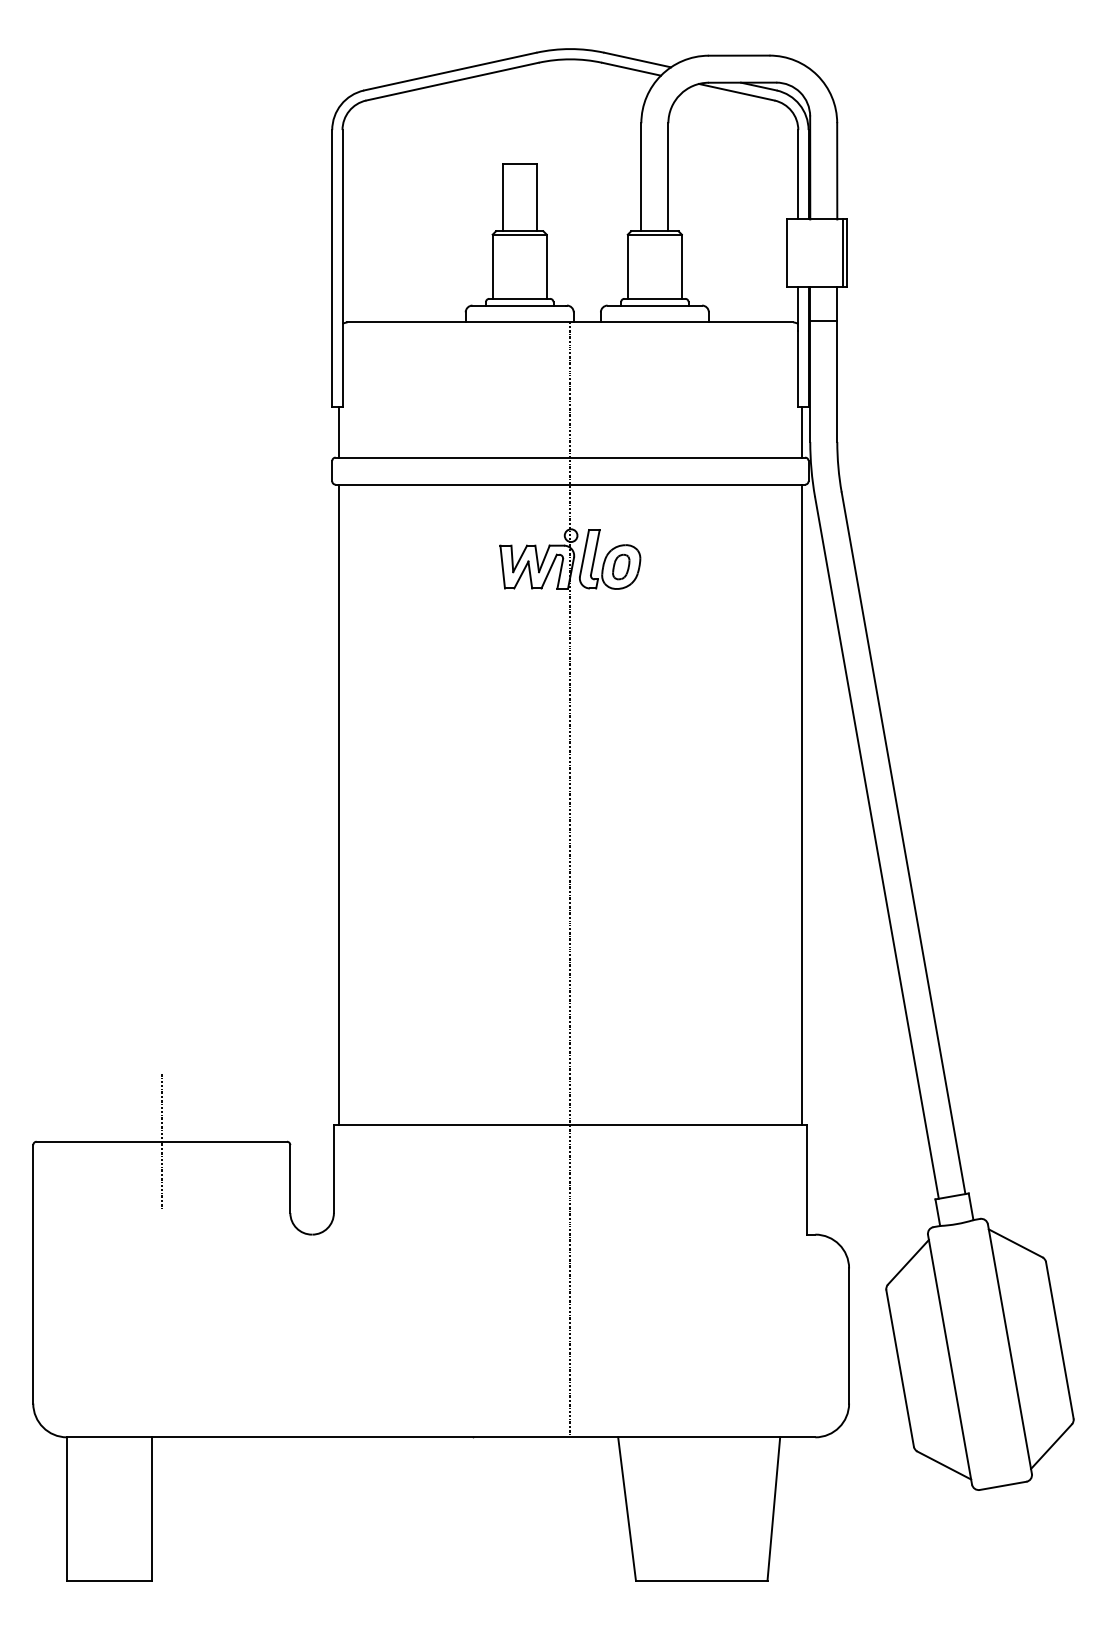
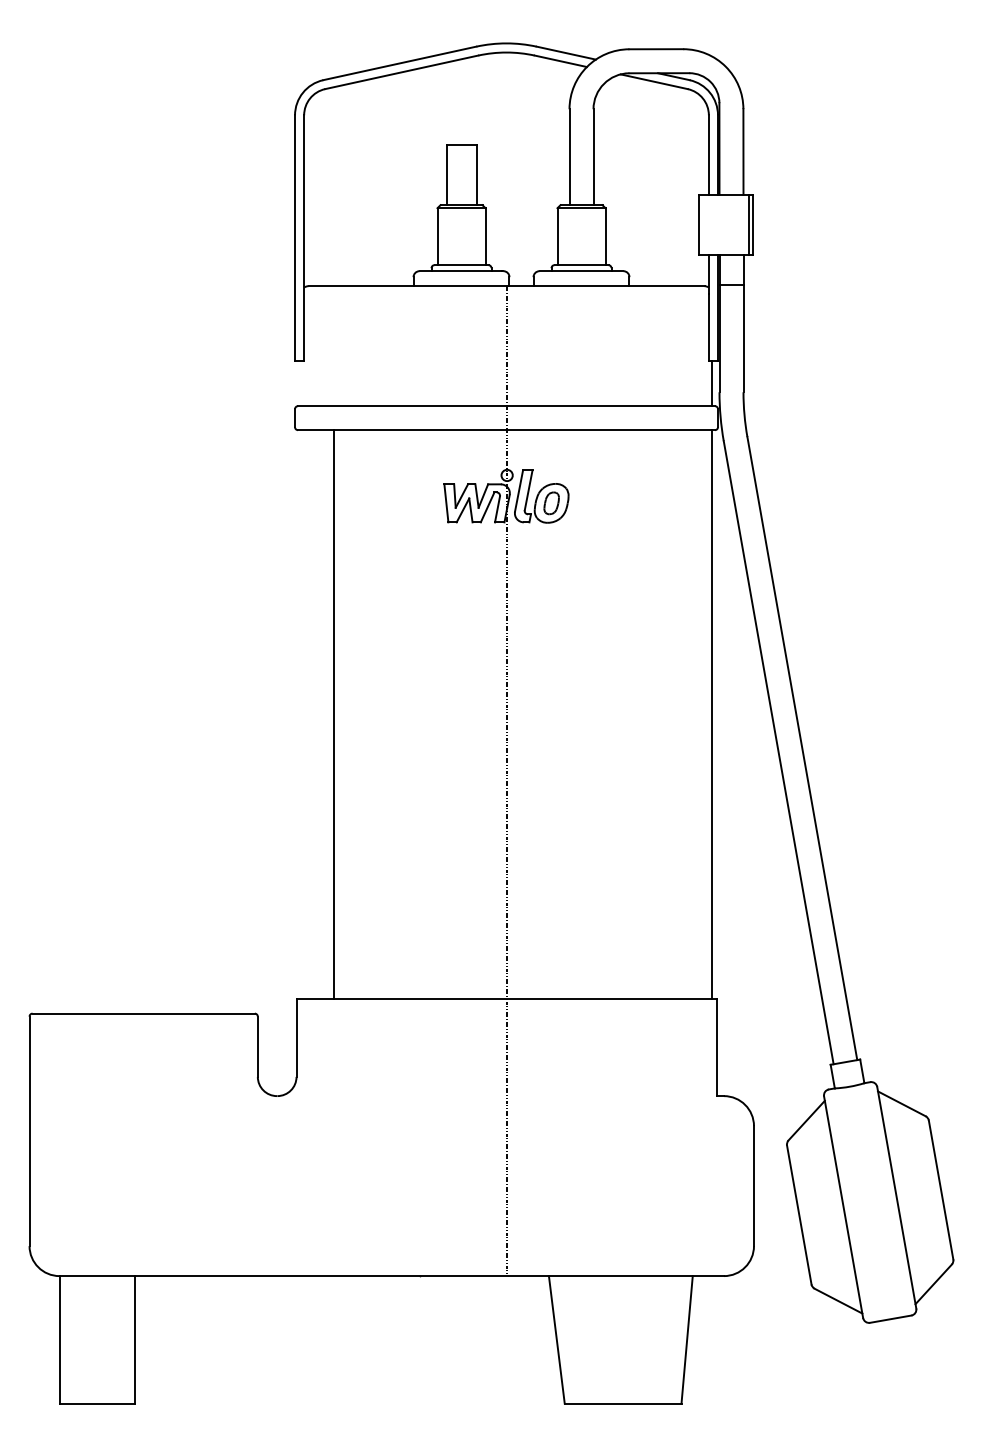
line: (339, 432) -> (301, 383), removed
line: (339, 804) -> (334, 714), moved
line: (161, 1141) -> (143, 1013), removed

